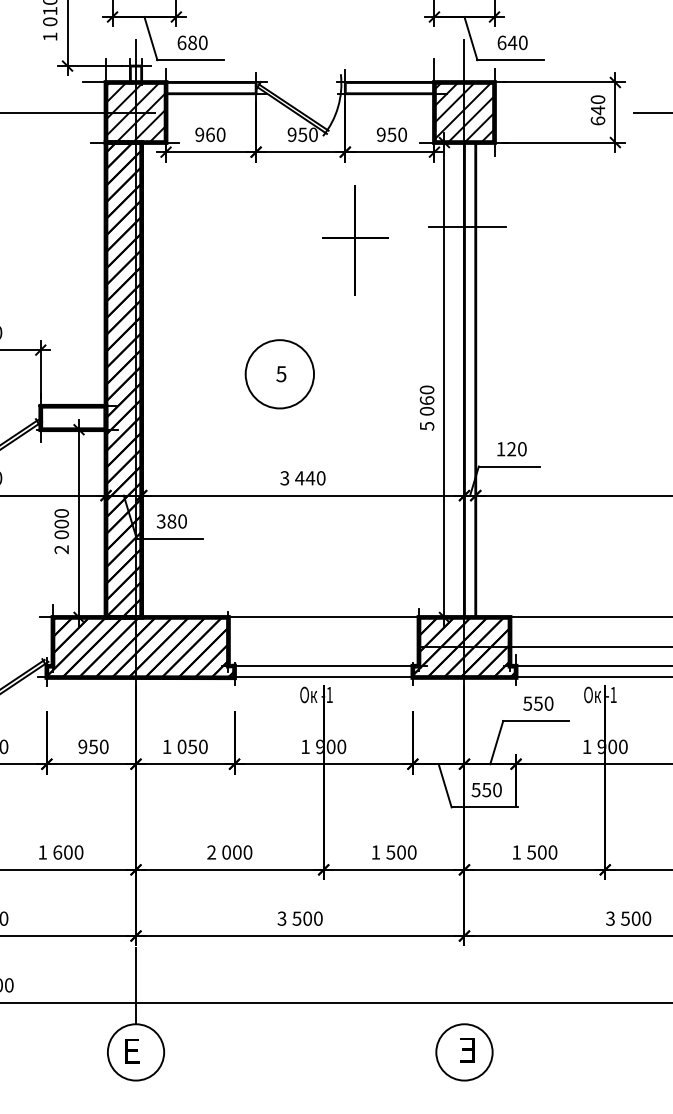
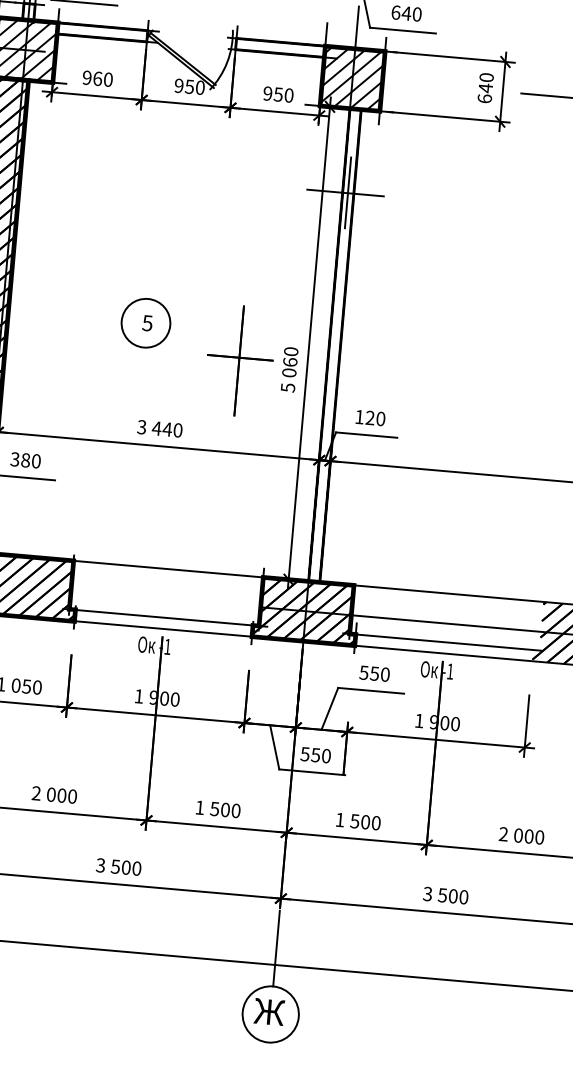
line: (469, 226) -> (347, 192), added
part: (355, 240) -> (239, 360), moved
circle: (279, 373) -> (145, 322), size x0.71
line: (464, 986) -> (276, 948), added
text: (462, 1049) -> (269, 1011), Е -> Ж

